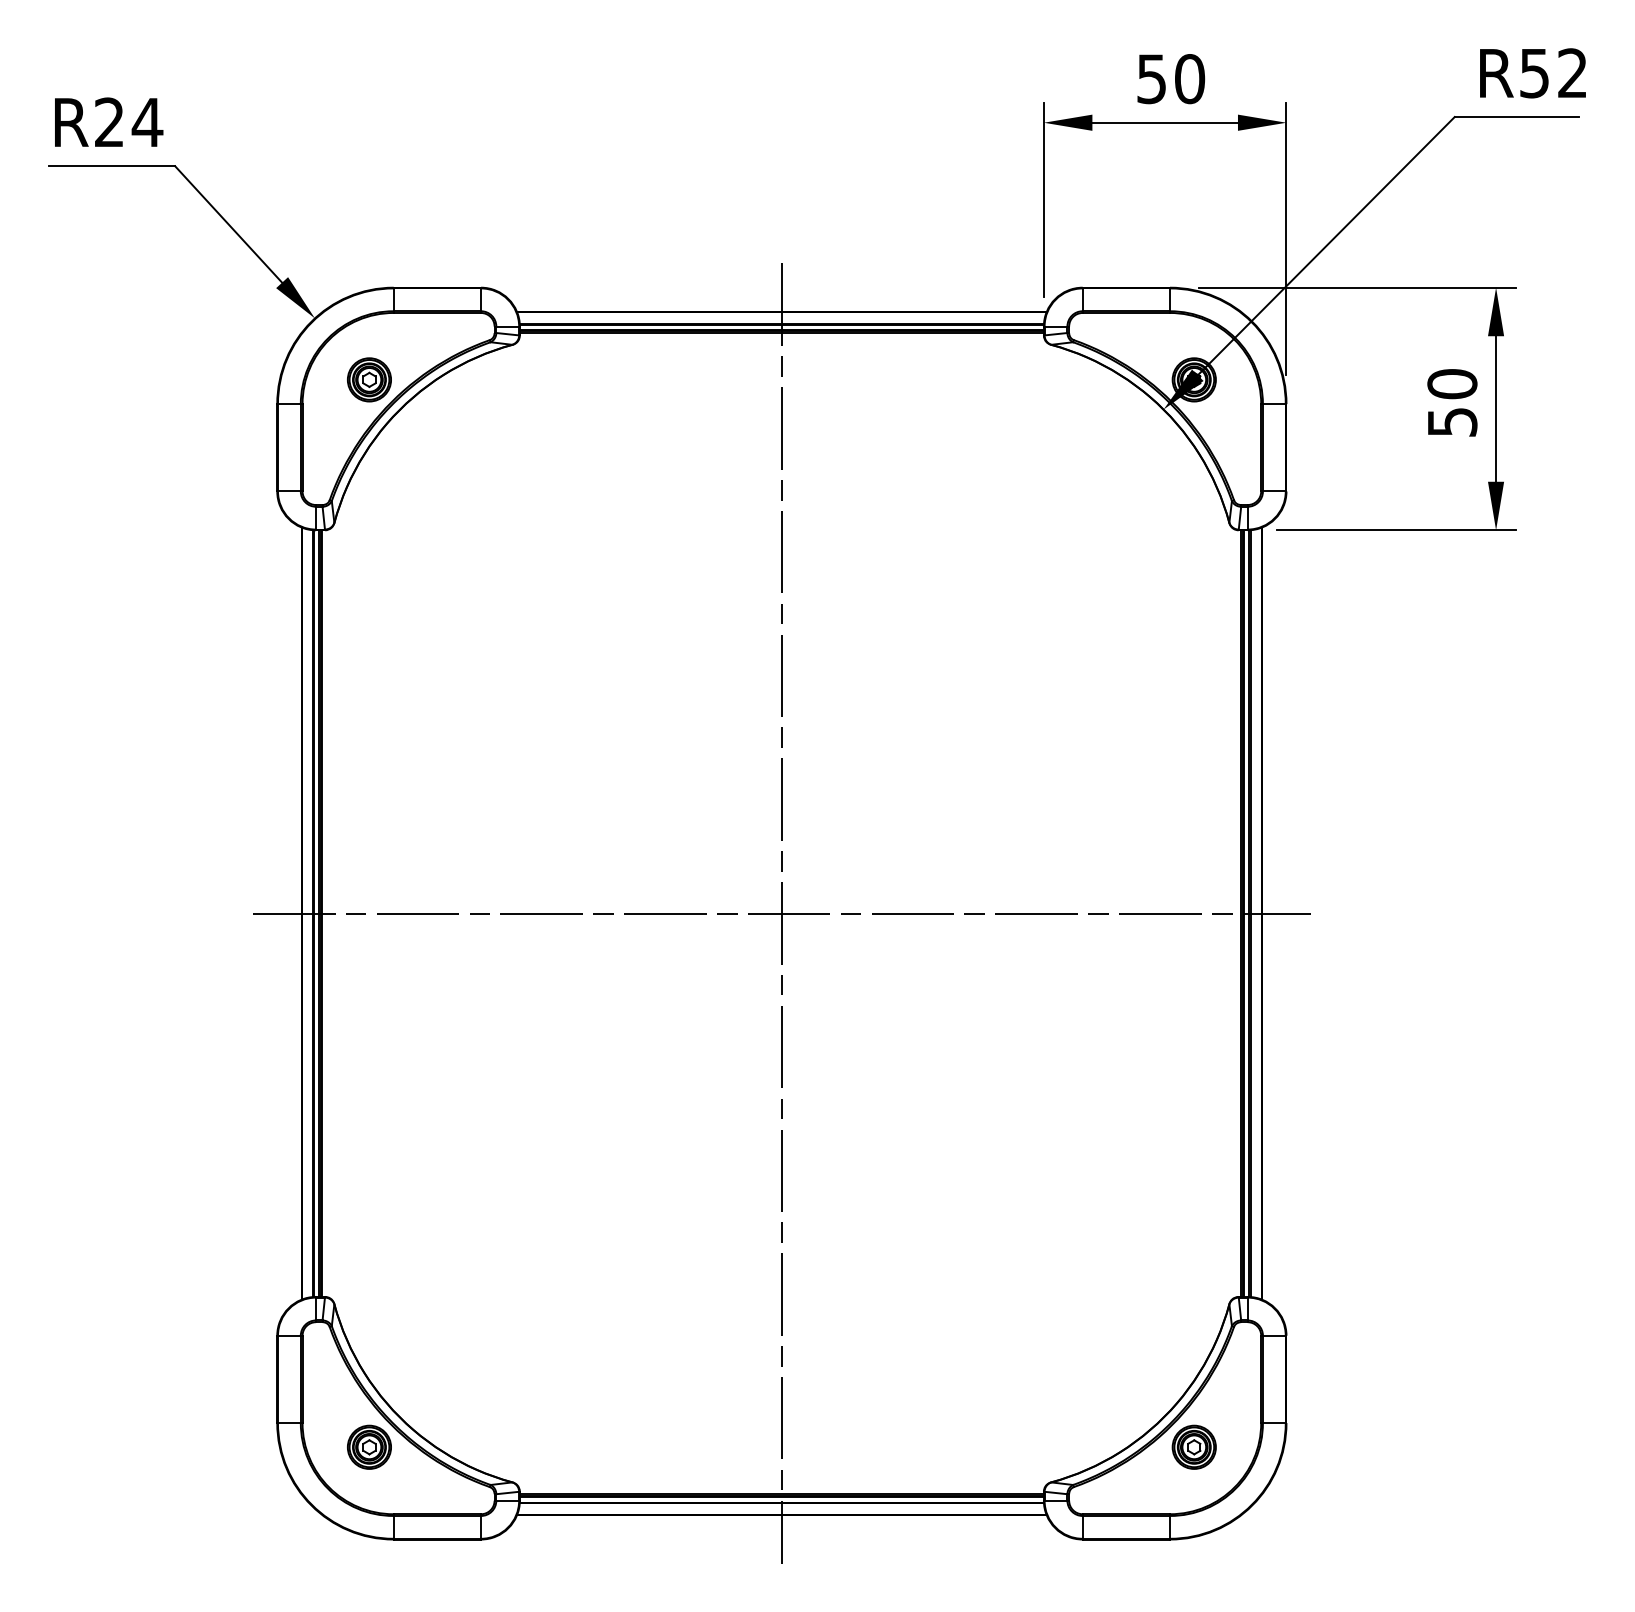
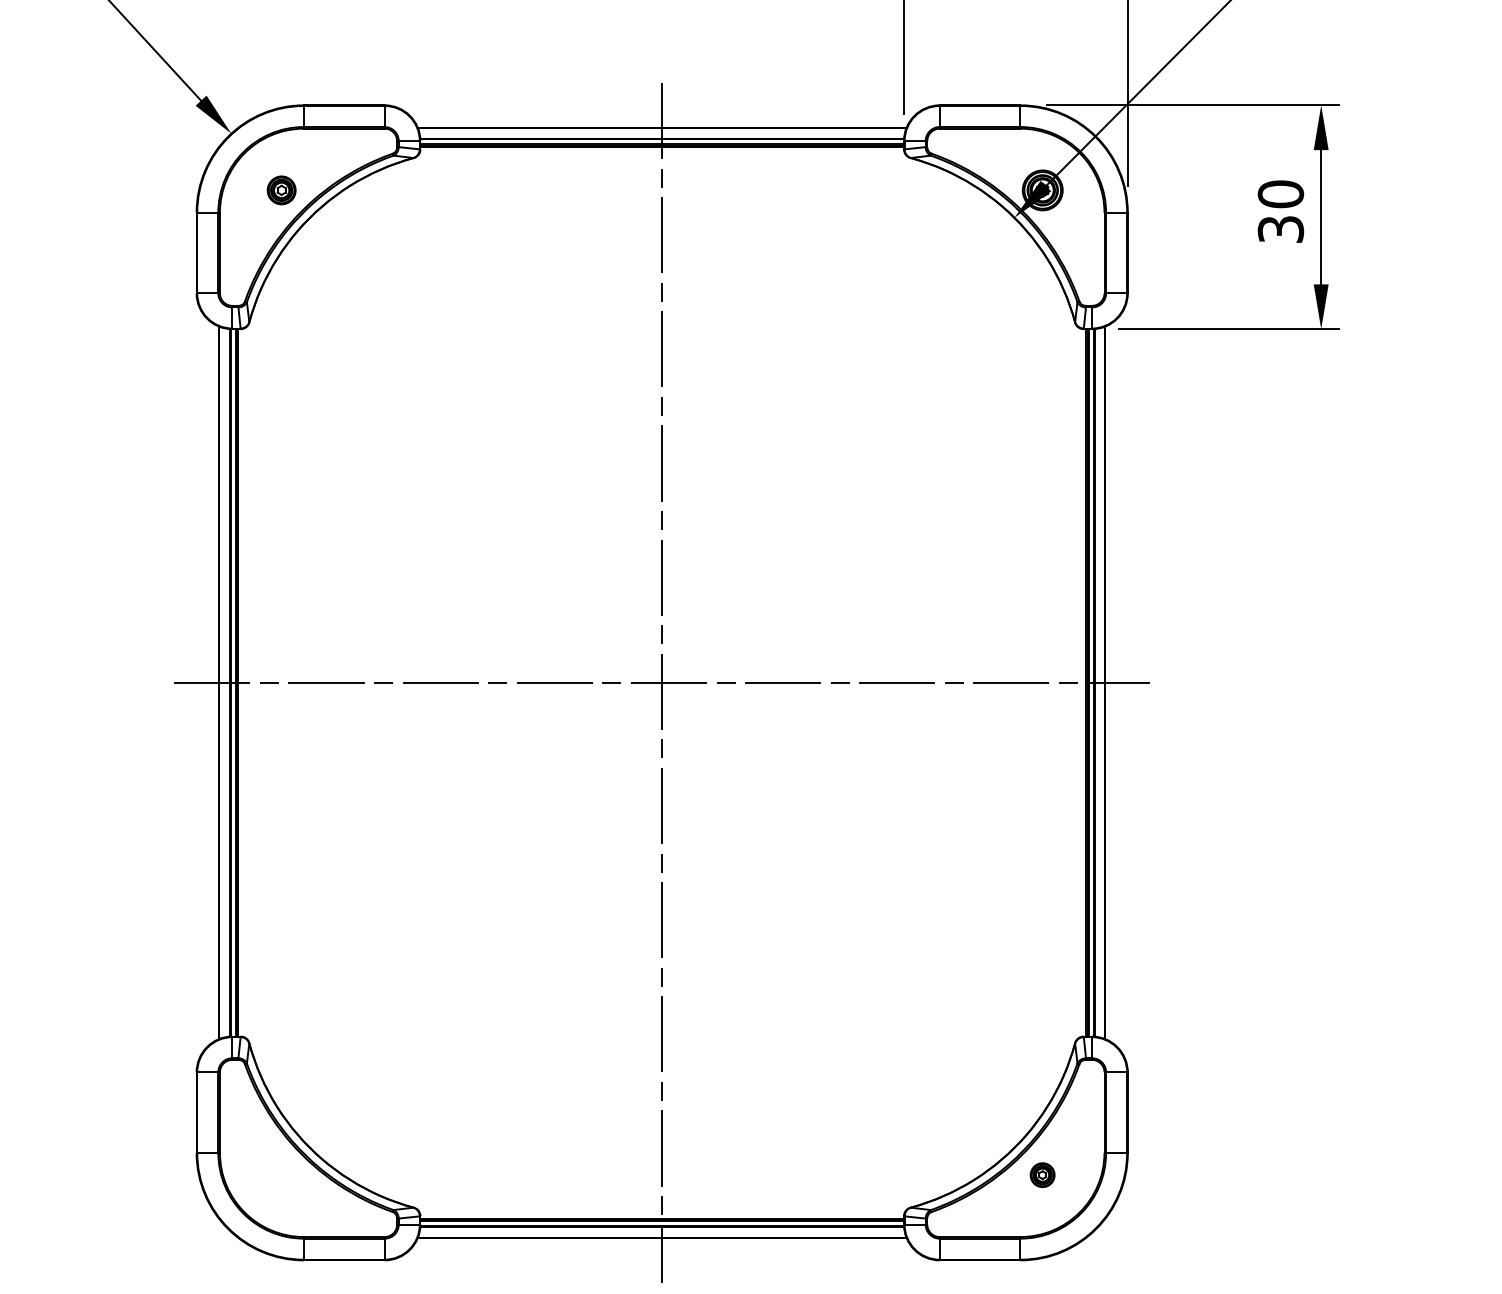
part: (369, 379) -> (281, 190), size x0.7
text: (1451, 422) -> (1280, 229), 50 -> 30
part: (369, 1446) -> (281, 1174), removed
part: (1193, 1446) -> (1042, 1174), size x0.6

